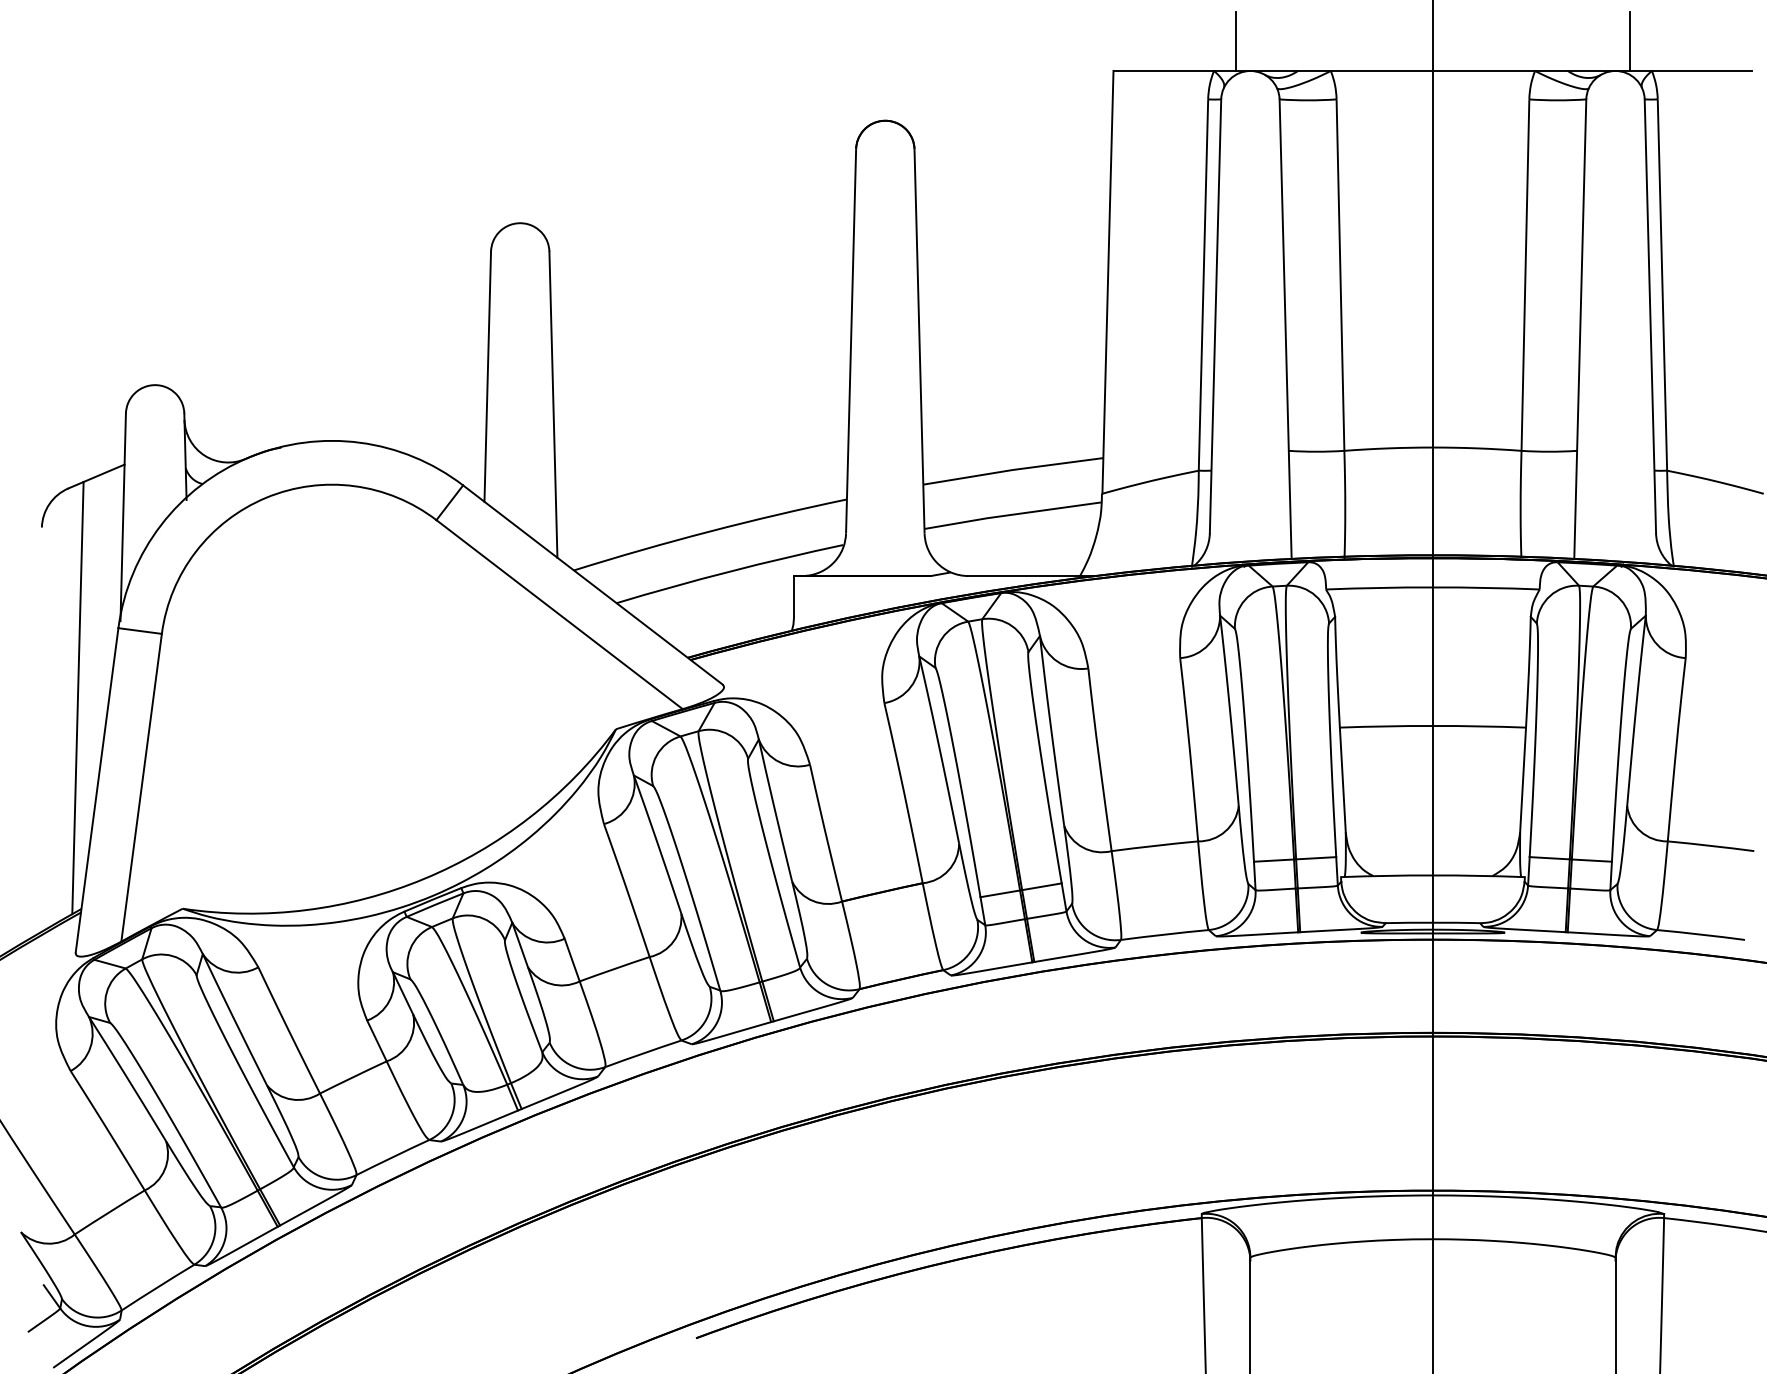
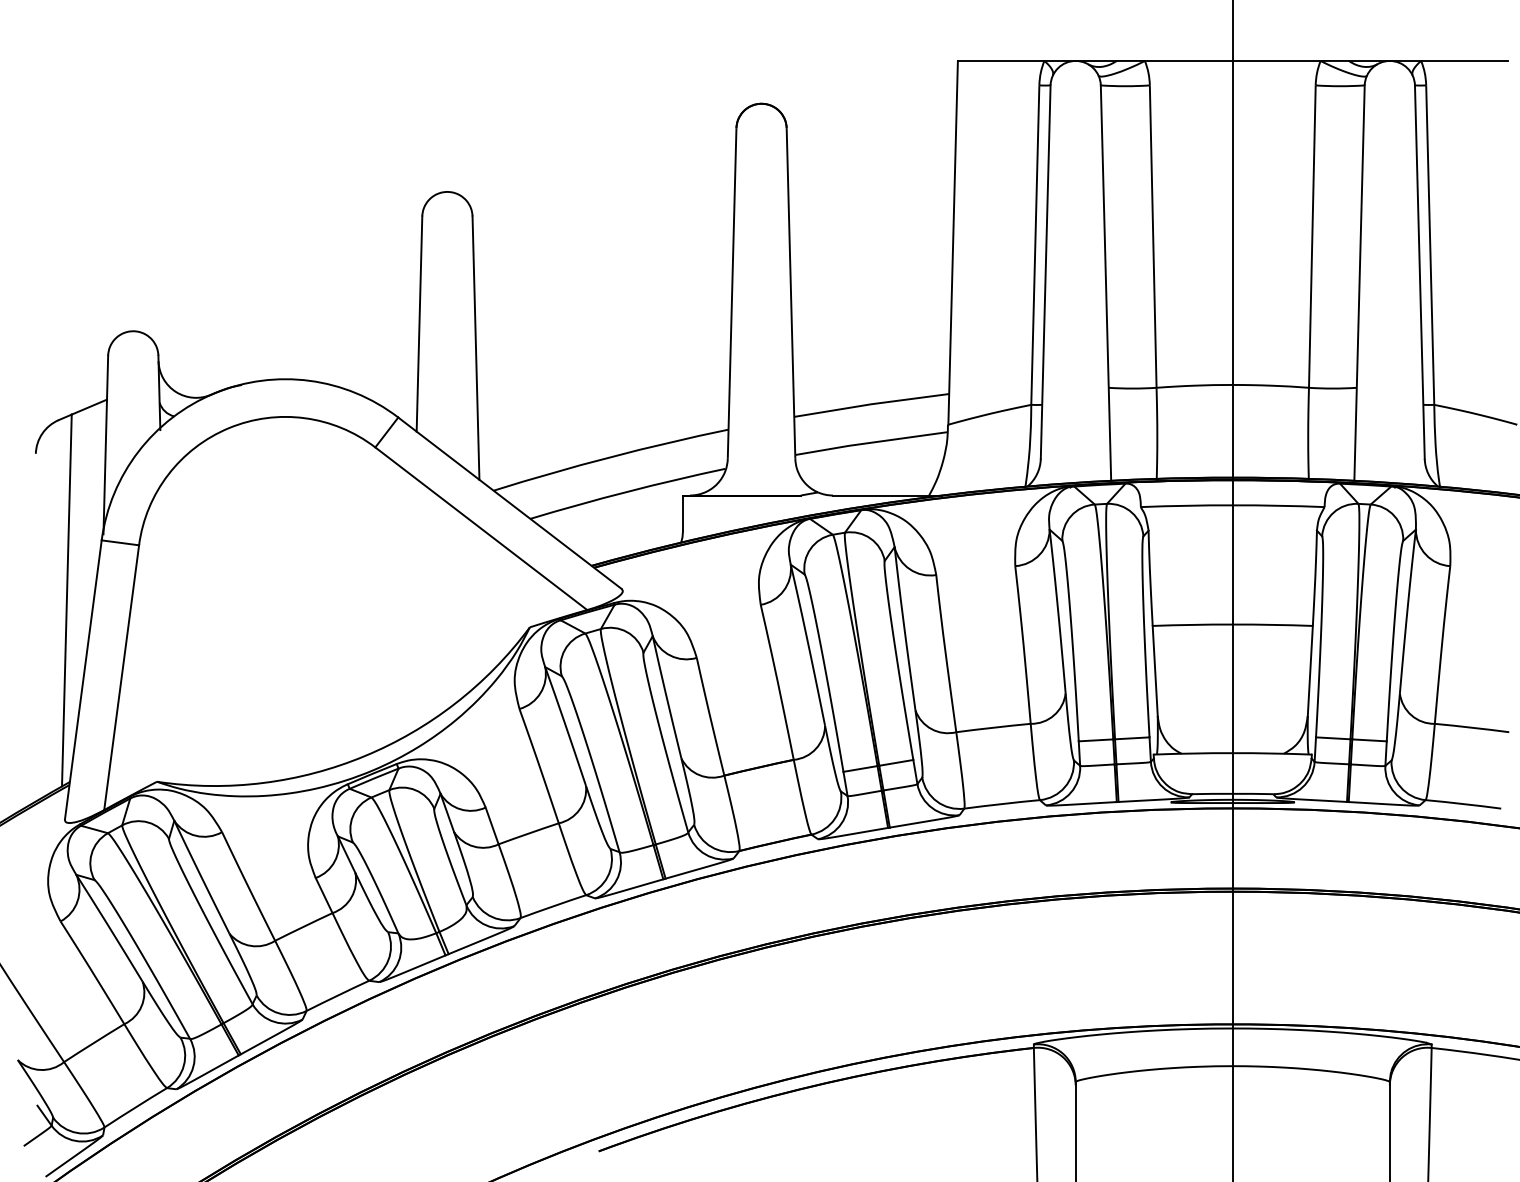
line: (1236, 41) -> (1063, 35), removed
line: (1630, 41) -> (1402, 35), removed

